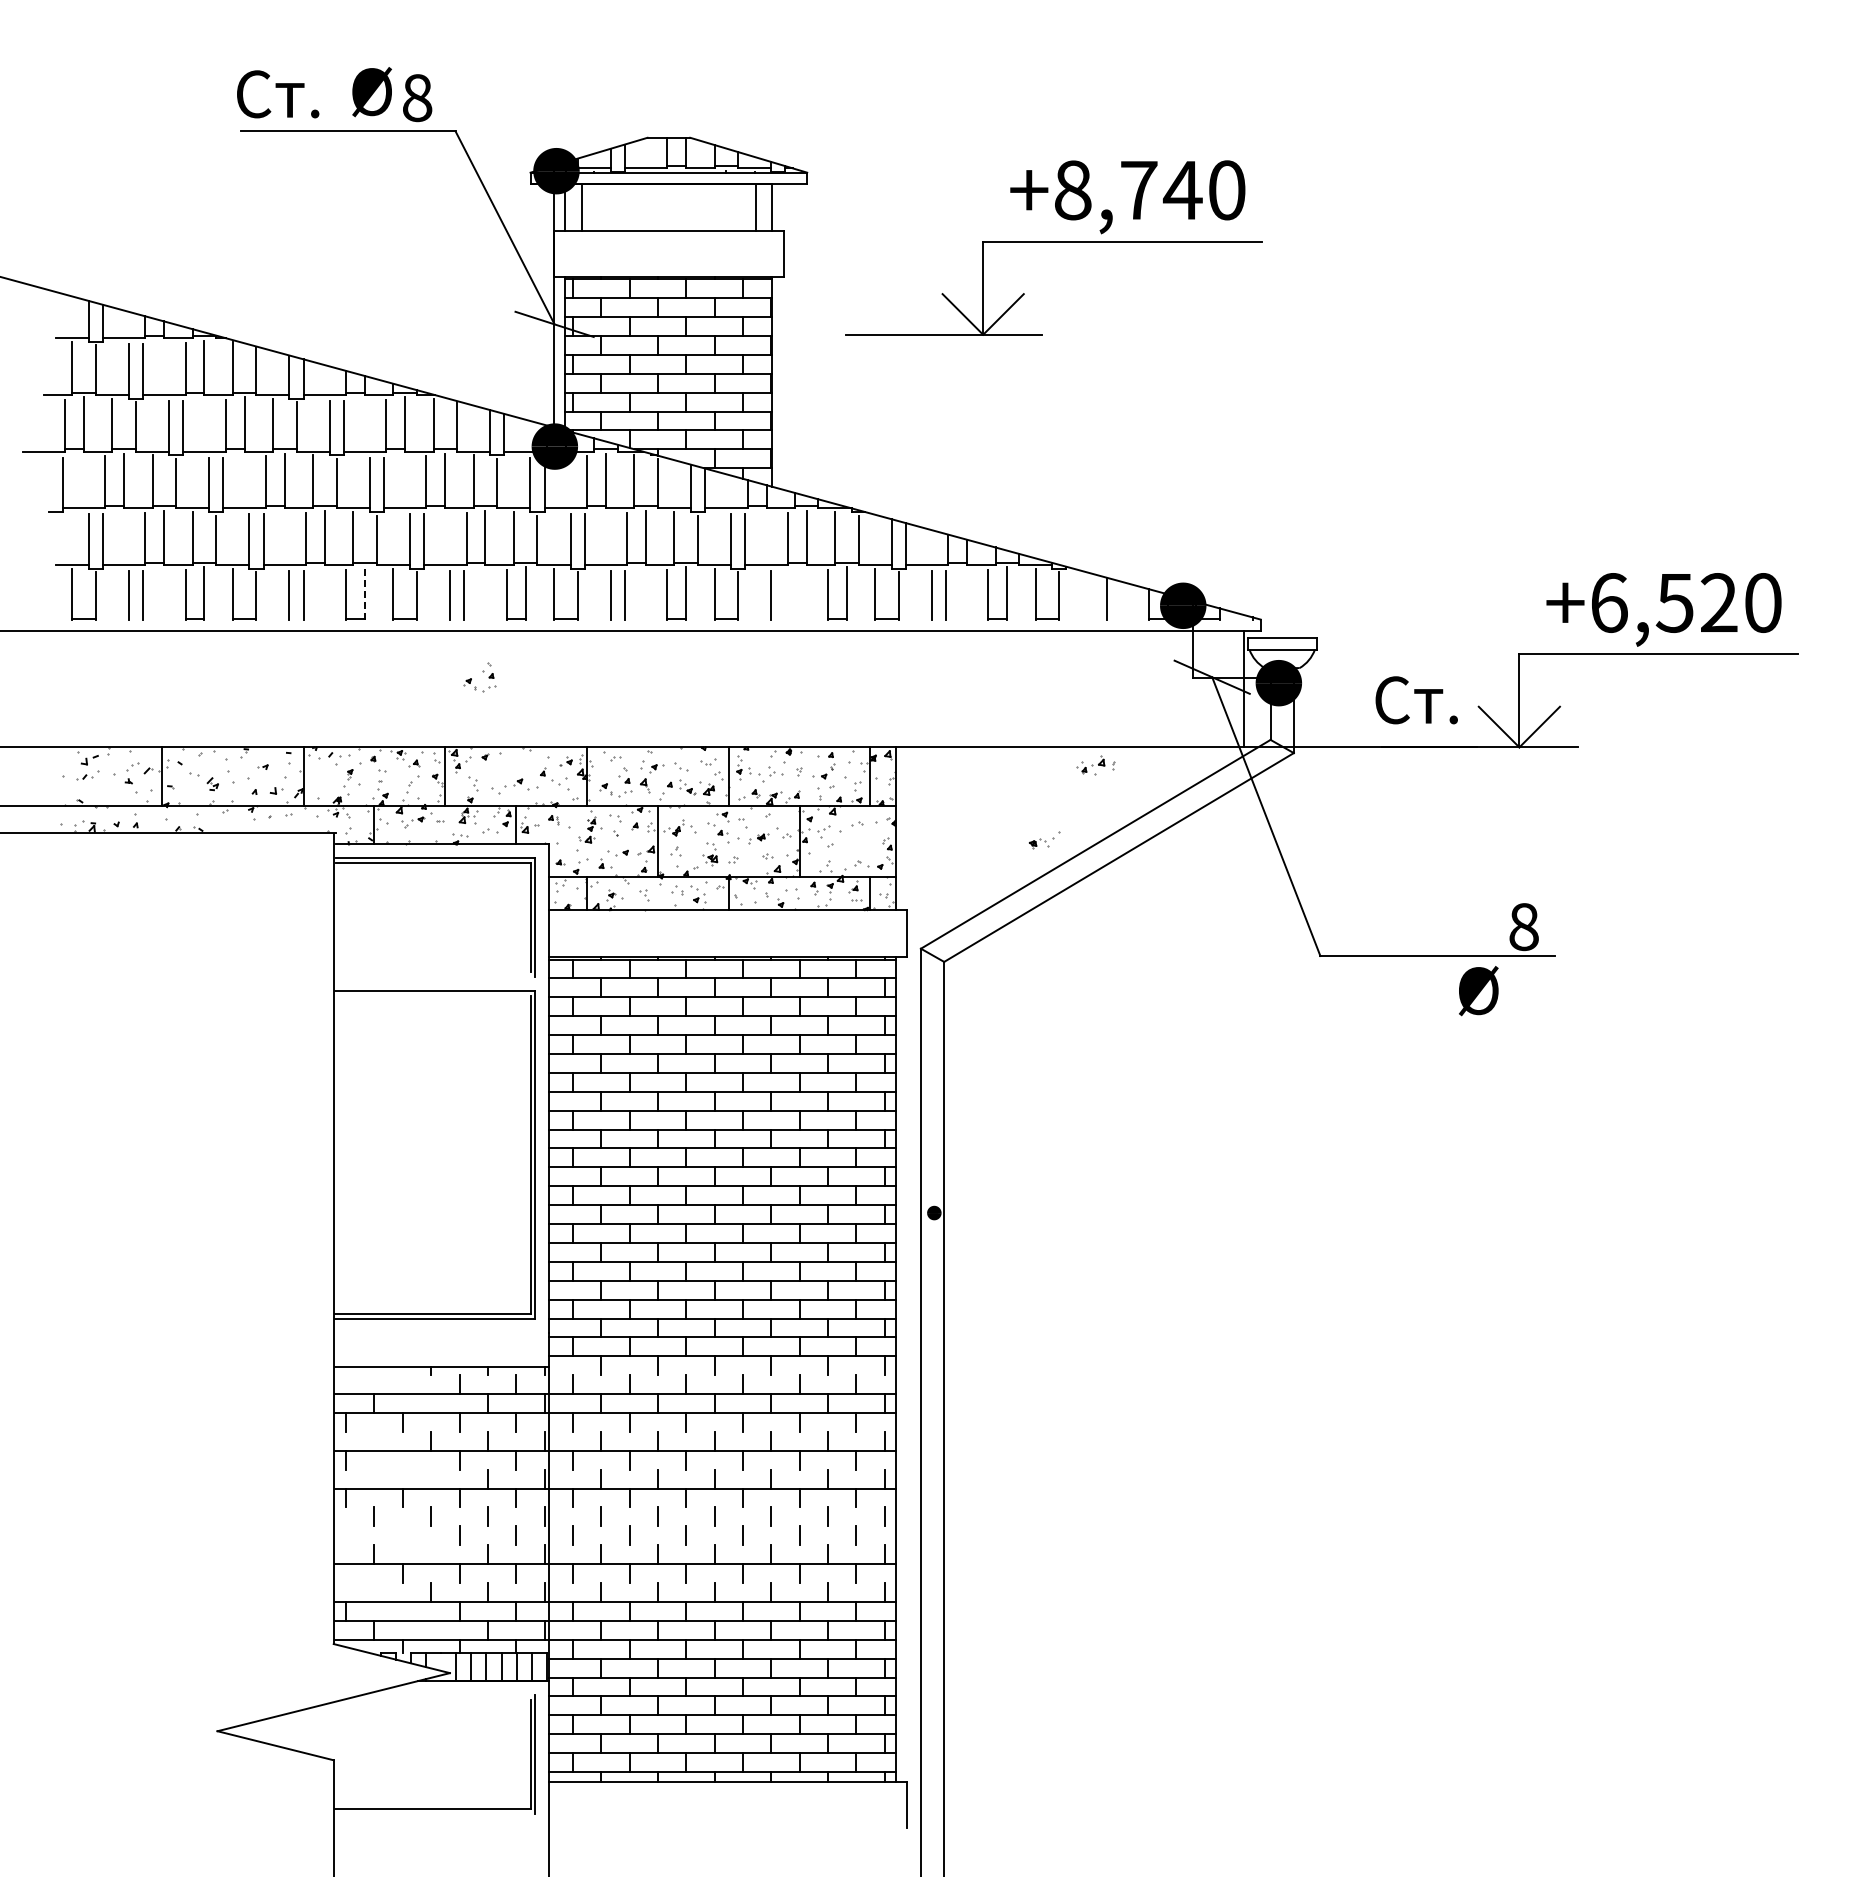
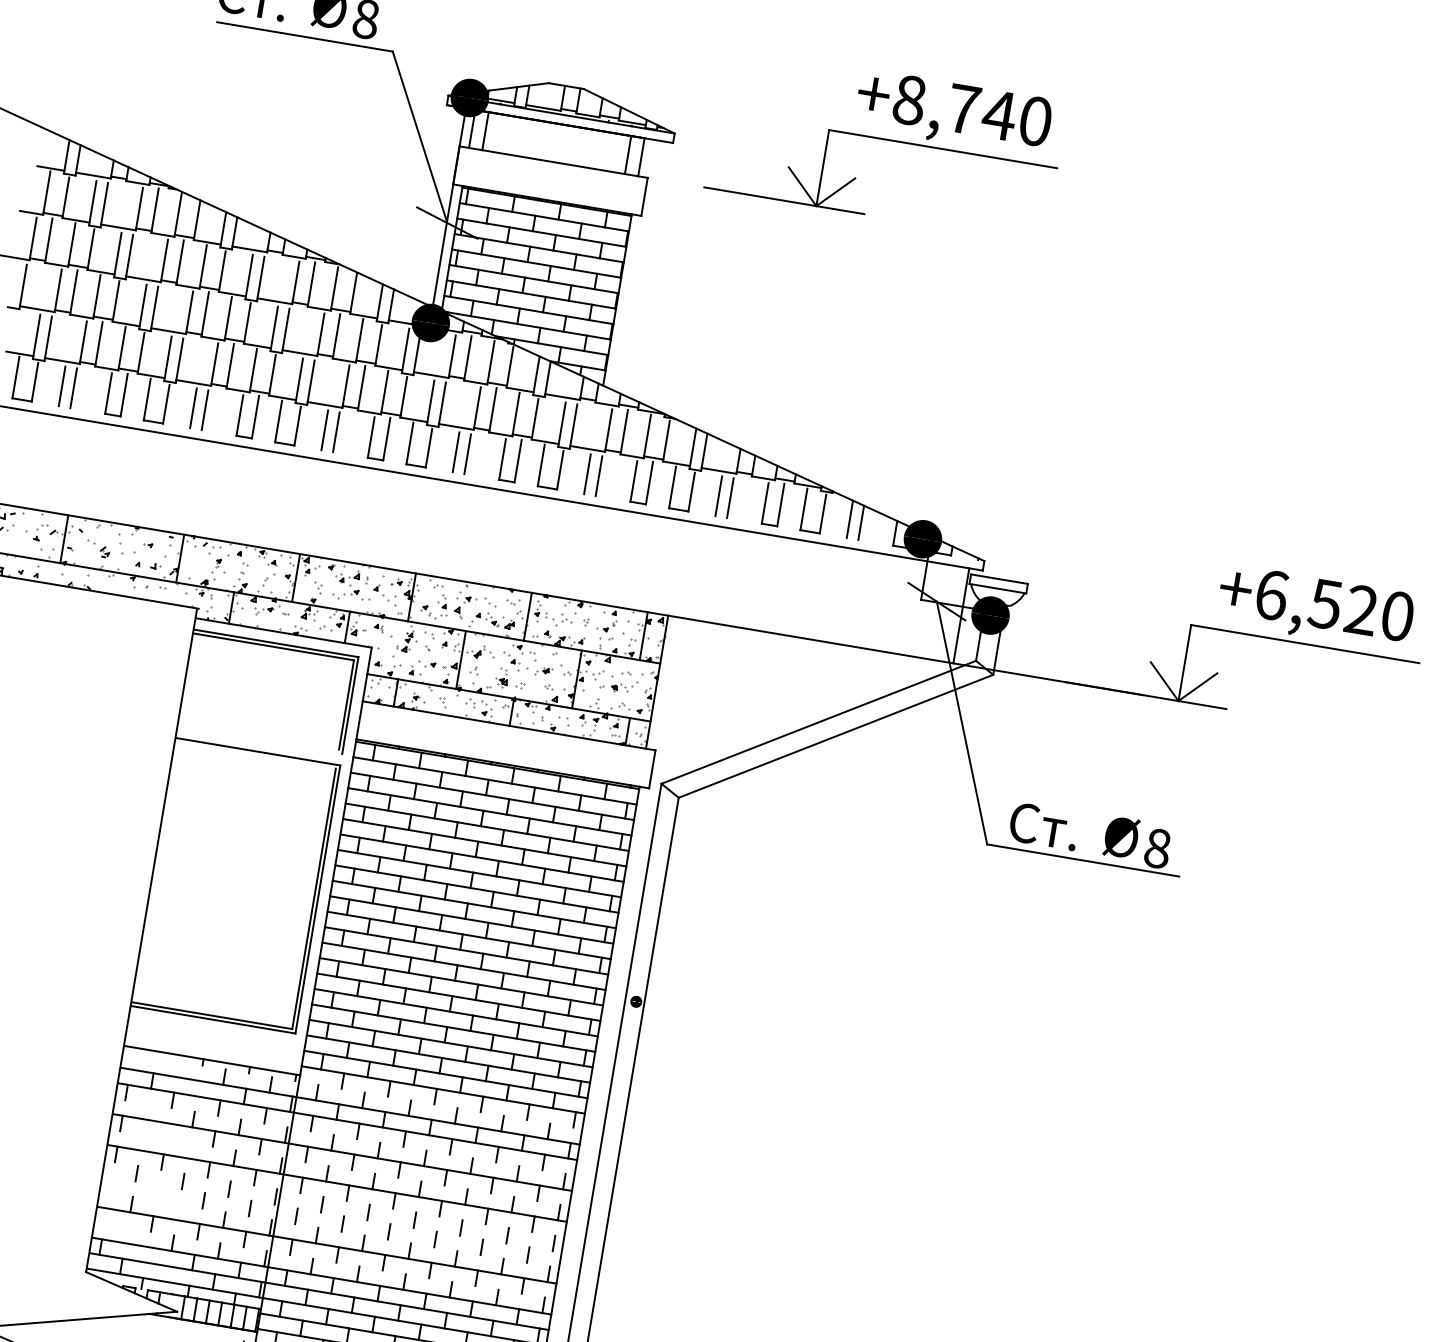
part: (1053, 247) -> (885, 144), moved
line: (365, 593) -> (255, 417), dashed -> solid
line: (785, 595) -> (599, 476), added
line: (1092, 596) -> (850, 519), added
part: (483, 672) -> (341, 498), removed
text: (1416, 700) -> (1044, 826), moved
part: (1095, 765) -> (351, 577), moved
part: (1044, 840) -> (624, 686), moved
text: (1478, 991) -> (1121, 837), moved

